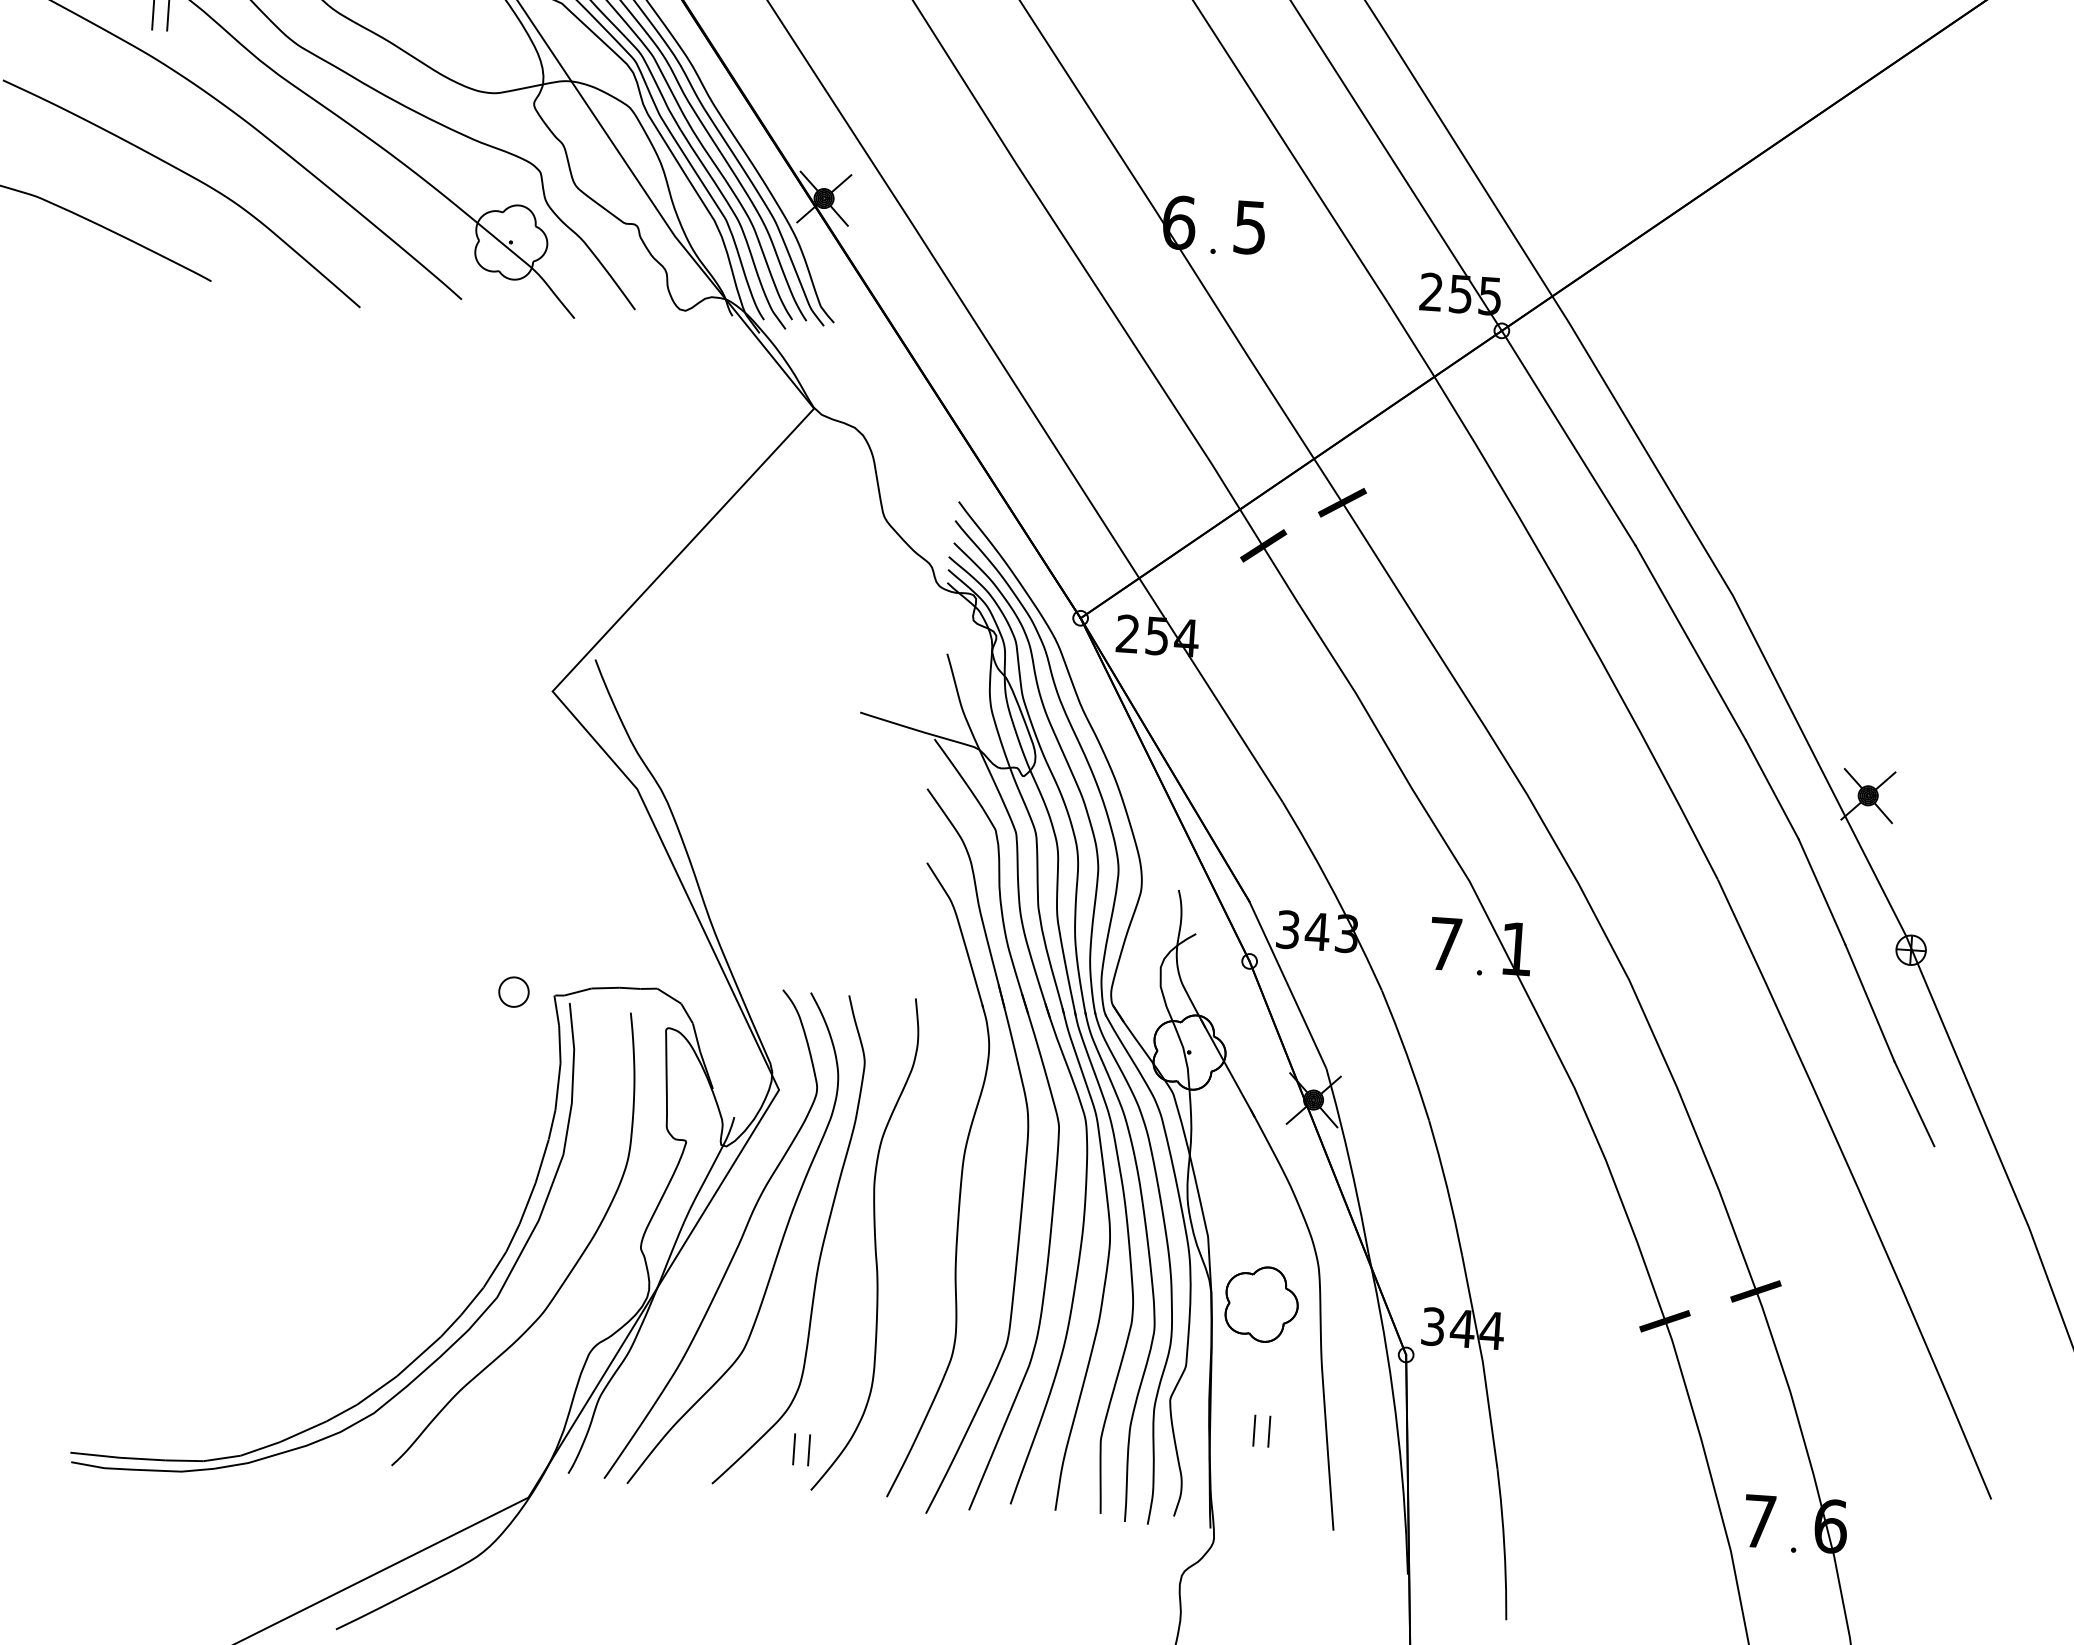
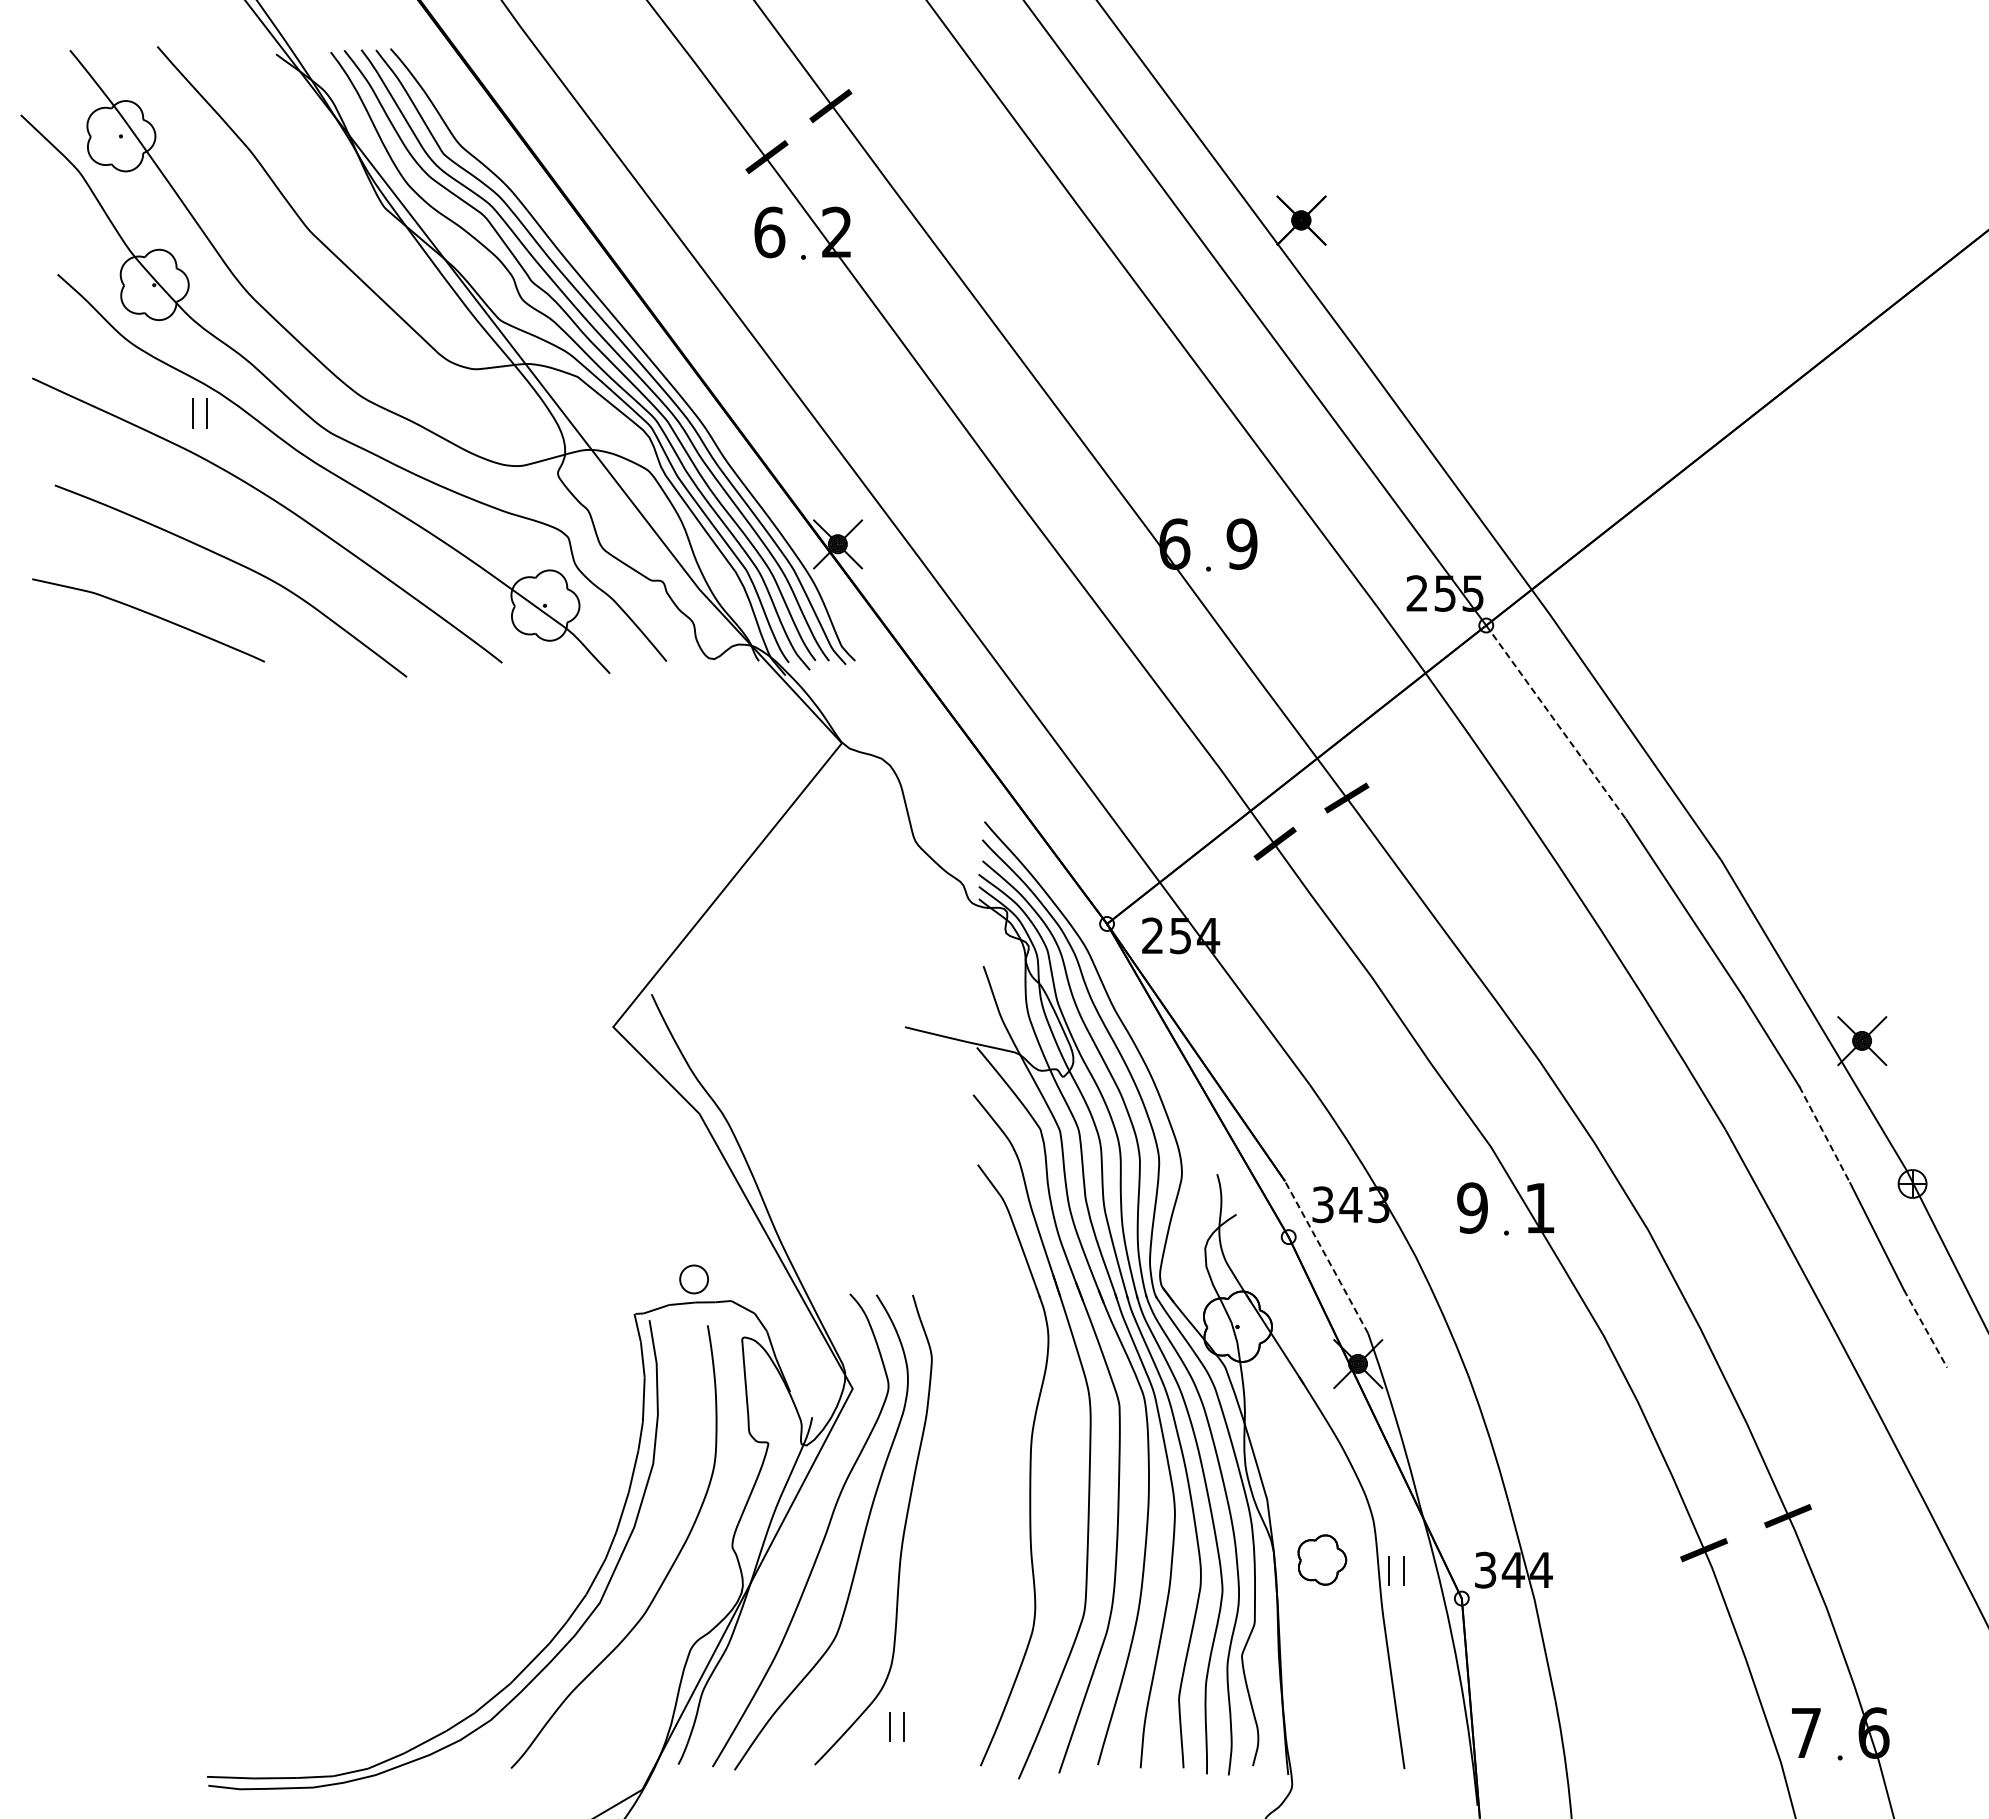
text: (1249, 226) -> (1241, 543), 5 -> 9
line: (1568, 438) -> (1556, 722), solid -> dashed
line: (1821, 891) -> (1824, 1134), solid -> dashed
text: (1445, 943) -> (1472, 1207), 7 -> 9
line: (1288, 984) -> (1326, 1256), solid -> dashed
part: (513, 992) -> (693, 1279), moved
line: (1914, 1104) -> (1925, 1329), solid -> dashed
curve: (874, 1244) -> (952, 1528), removed
part: (1262, 1303) -> (1322, 1559), size x0.7
part: (1254, 1430) -> (1389, 1570), moved

